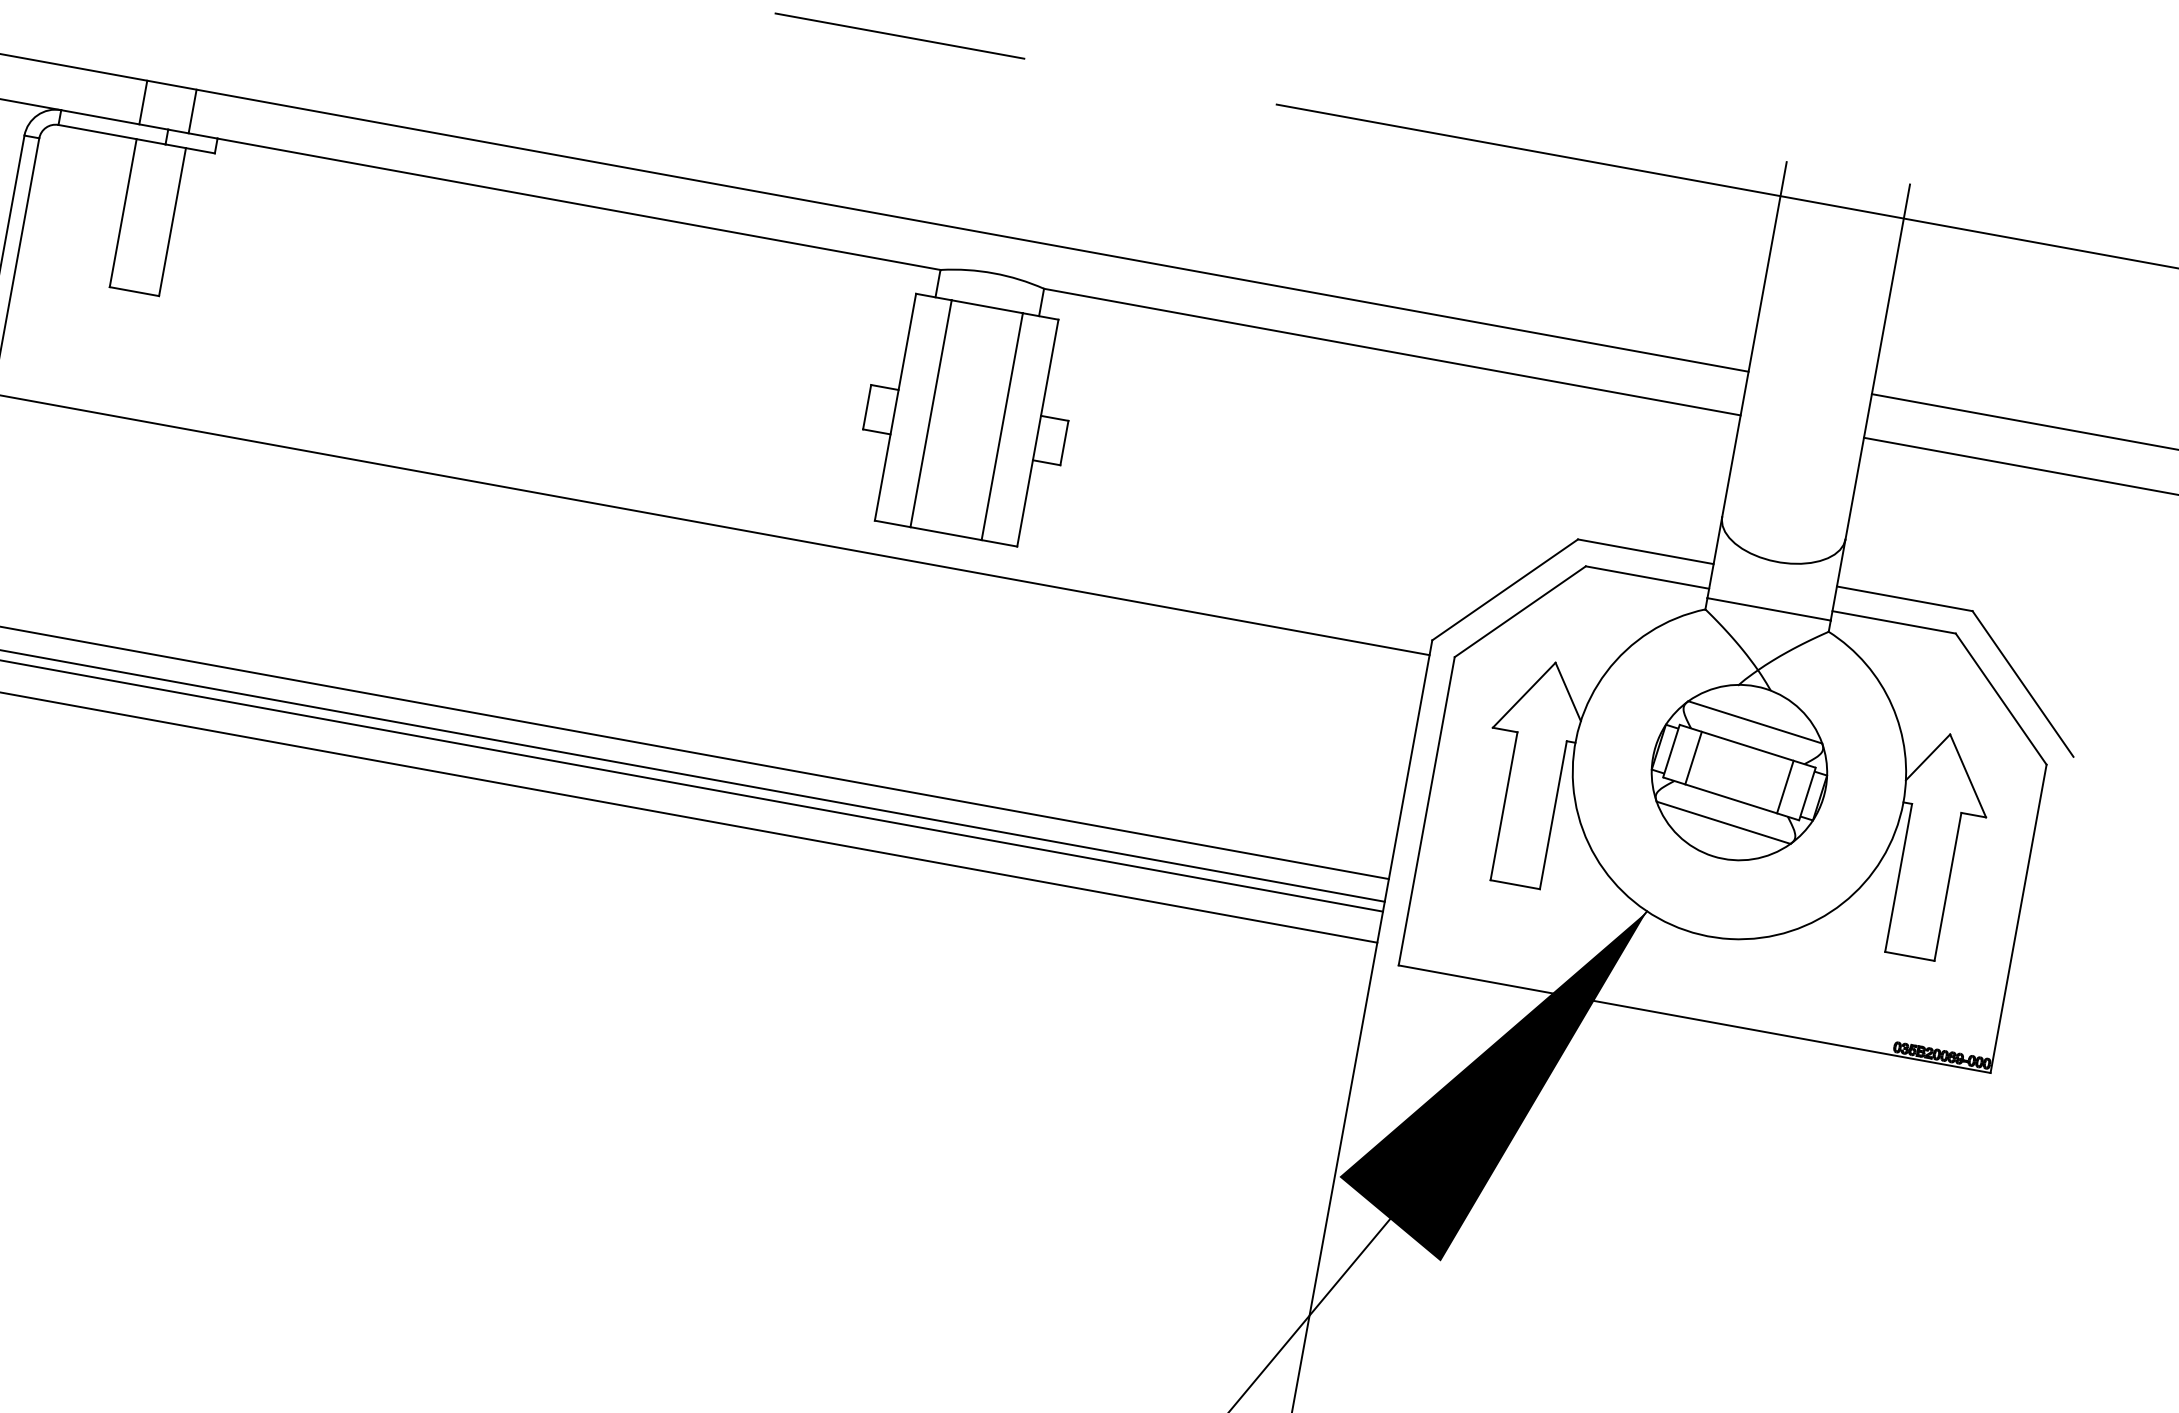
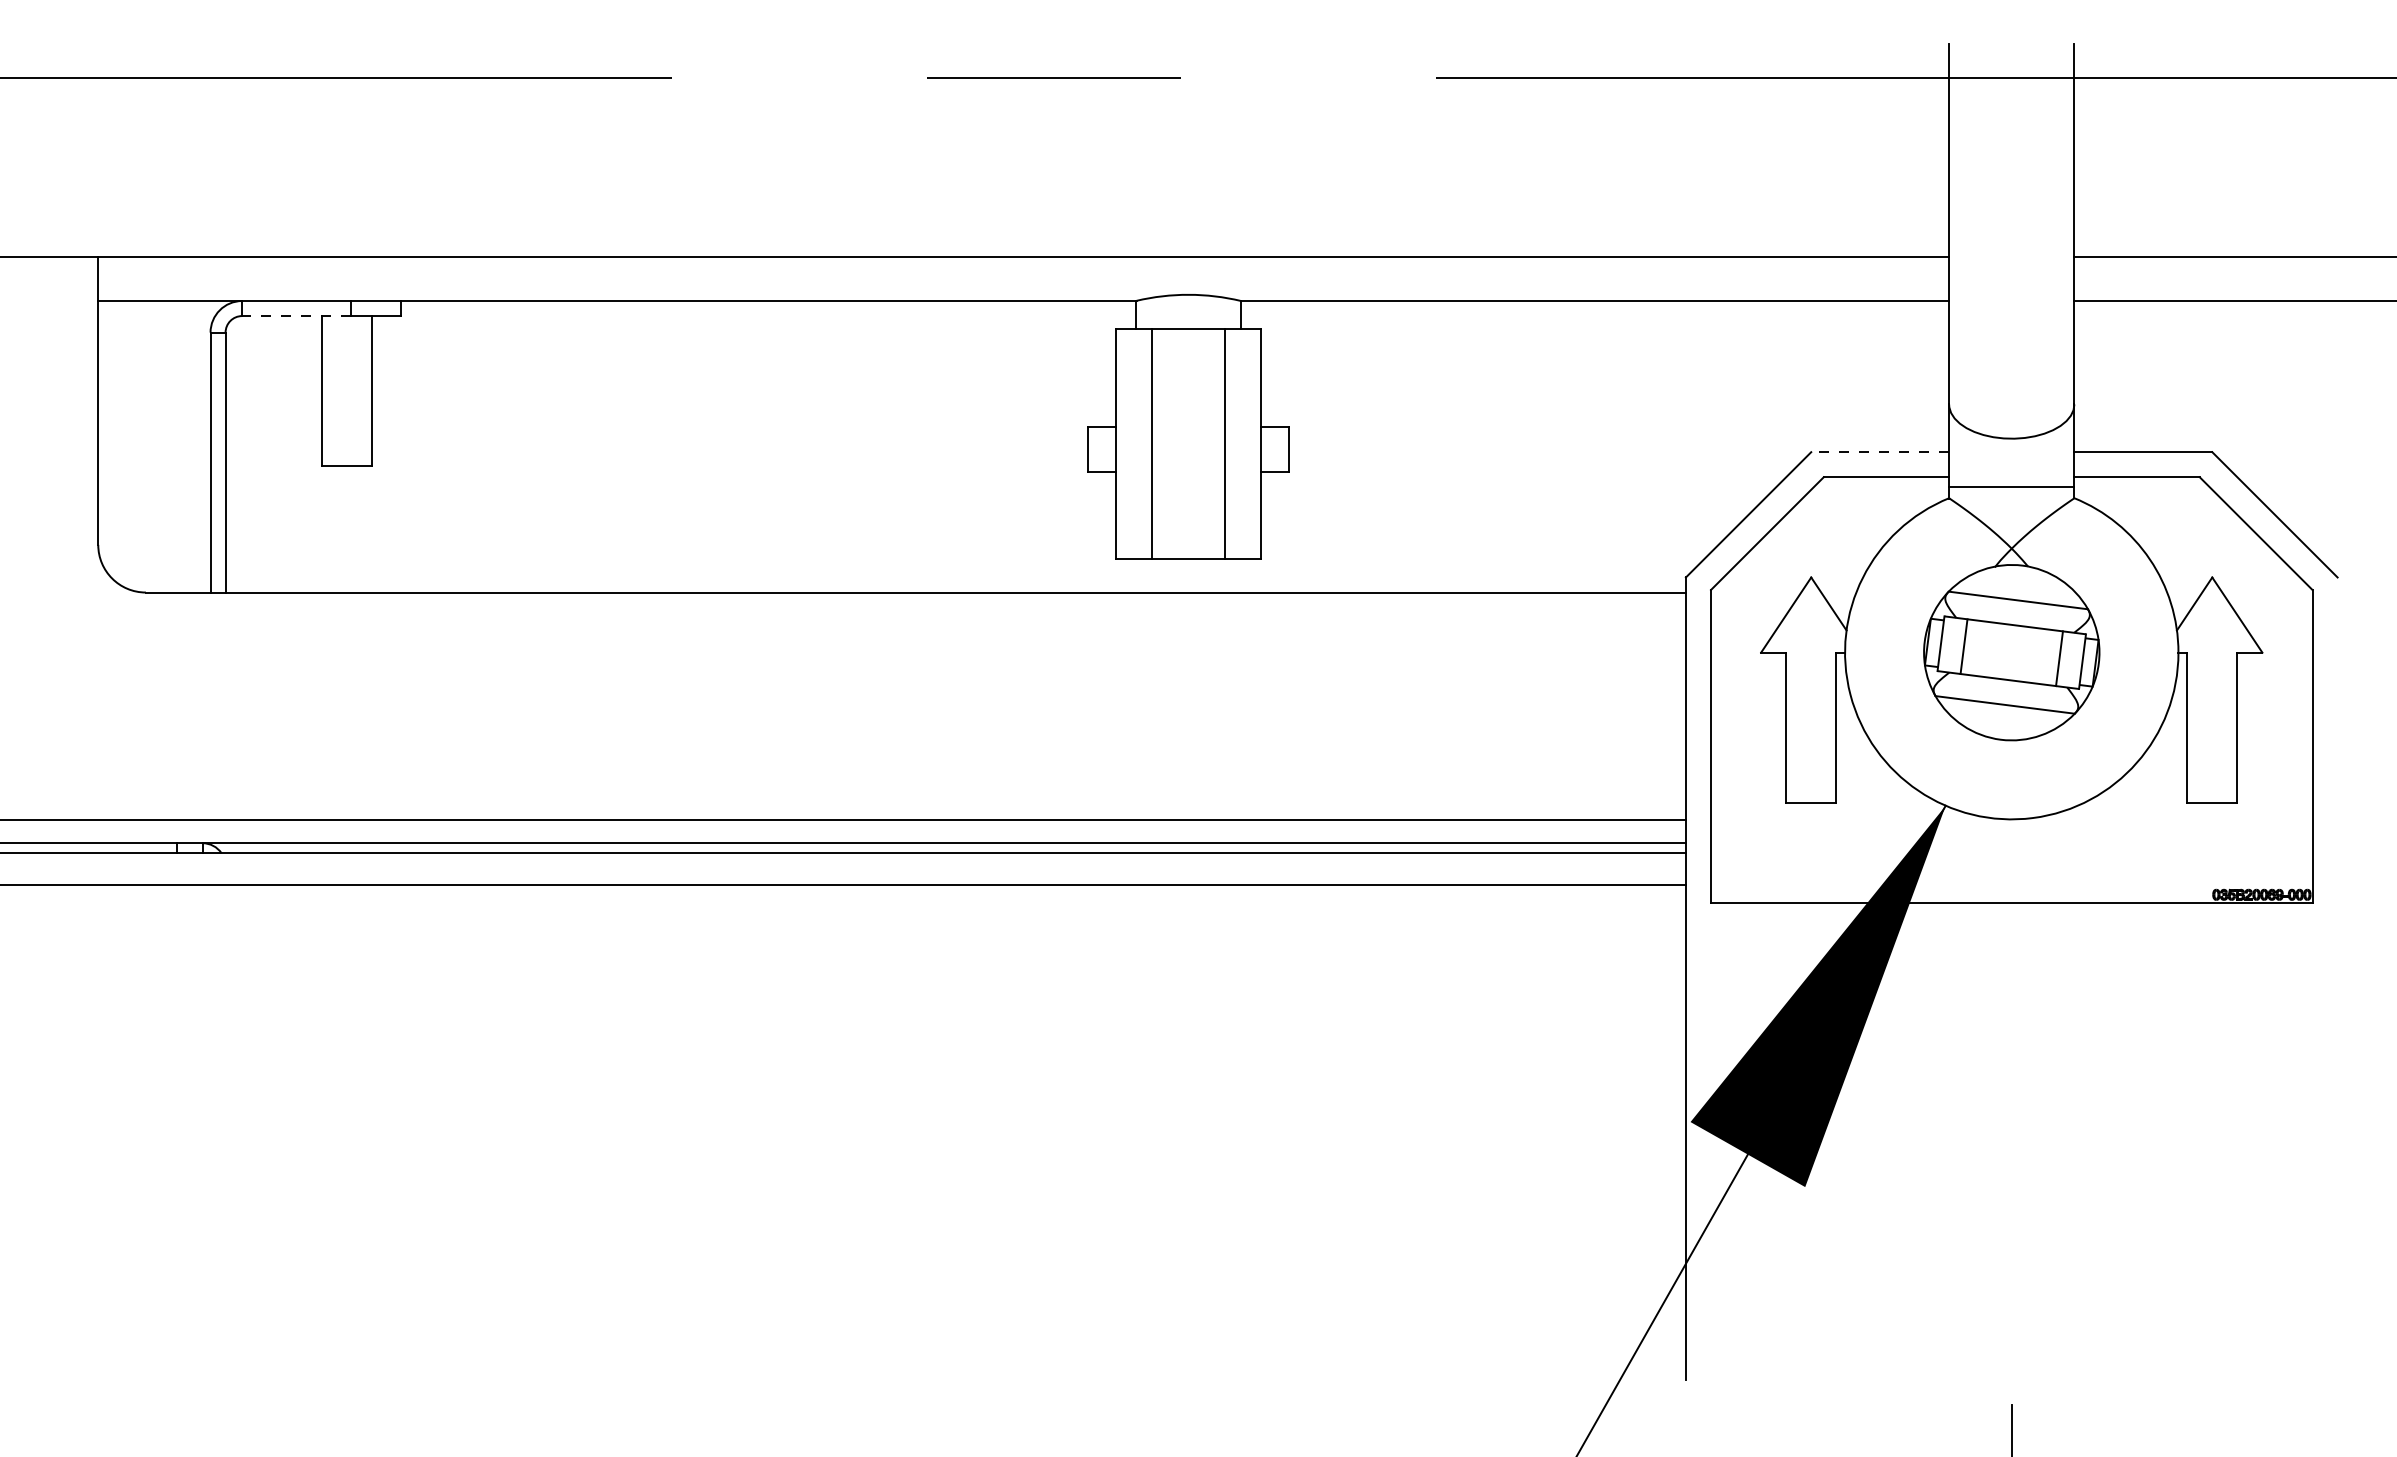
line: (143, 102) -> (321, 278), removed
line: (192, 111) -> (371, 278), removed
line: (111, 135) -> (296, 316), solid -> dashed
line: (1646, 552) -> (1880, 452), solid -> dashed

